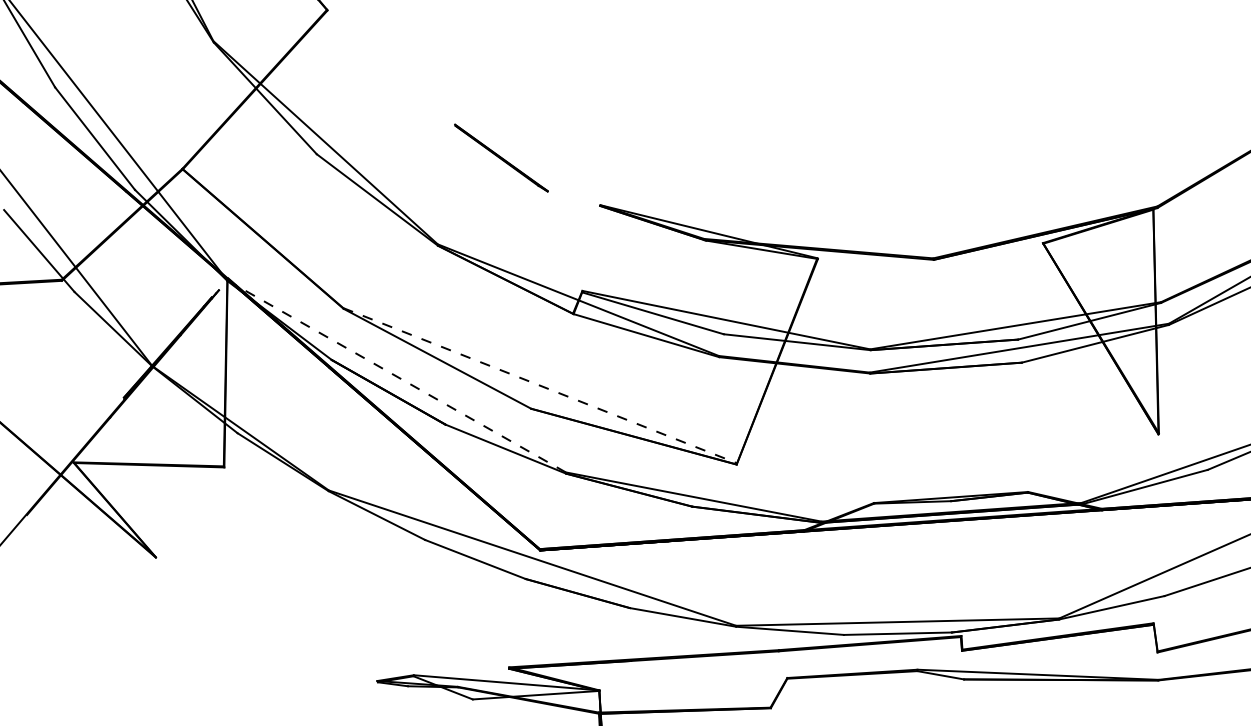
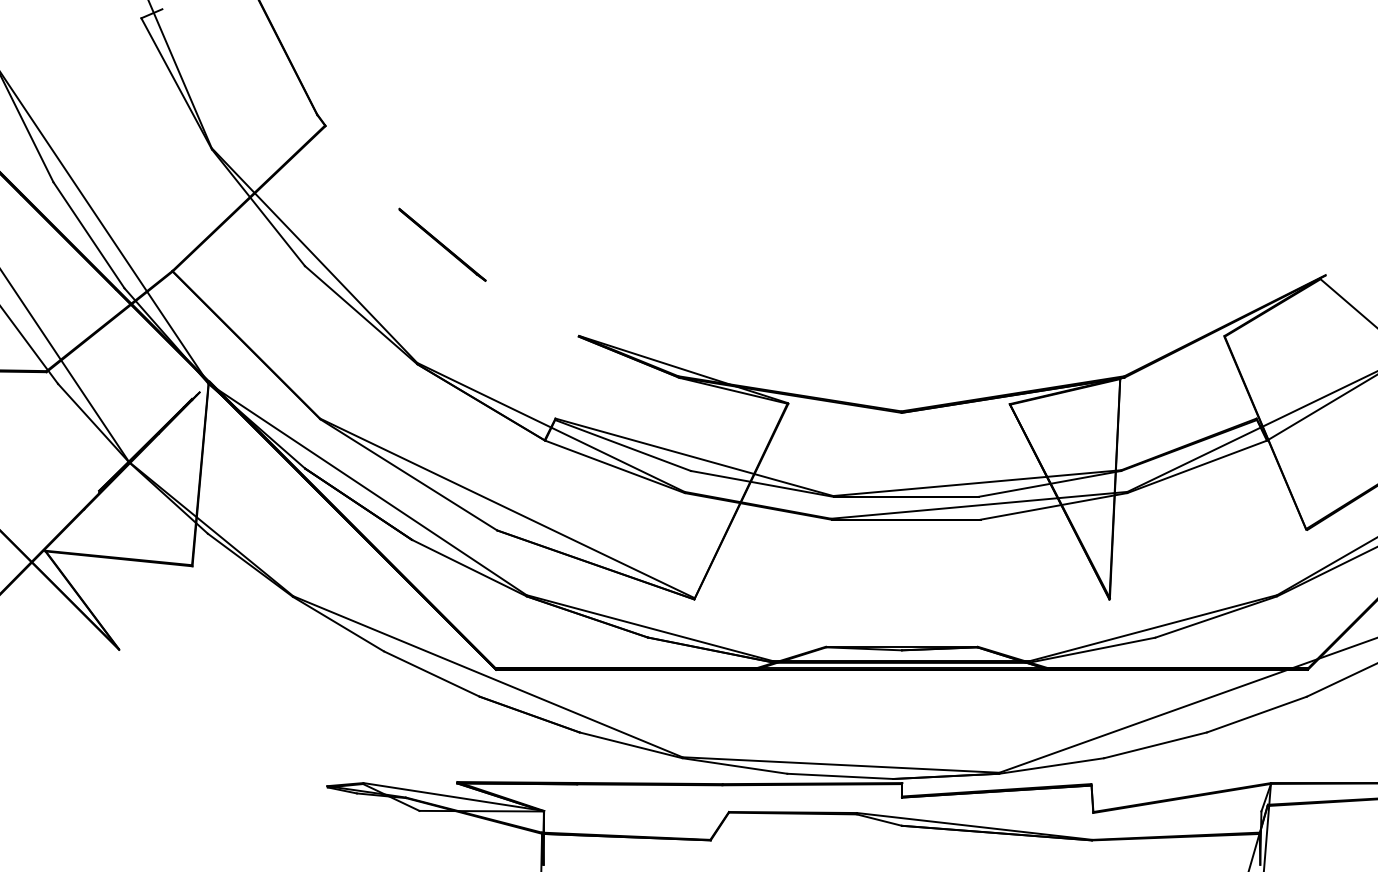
line: (501, 157) -> (442, 244), moved
line: (396, 376) -> (367, 489), dashed -> solid
line: (540, 385) -> (507, 508), dashed -> solid

